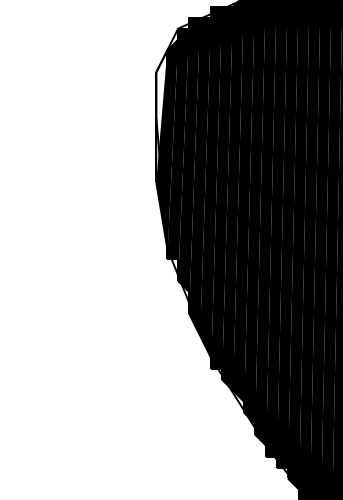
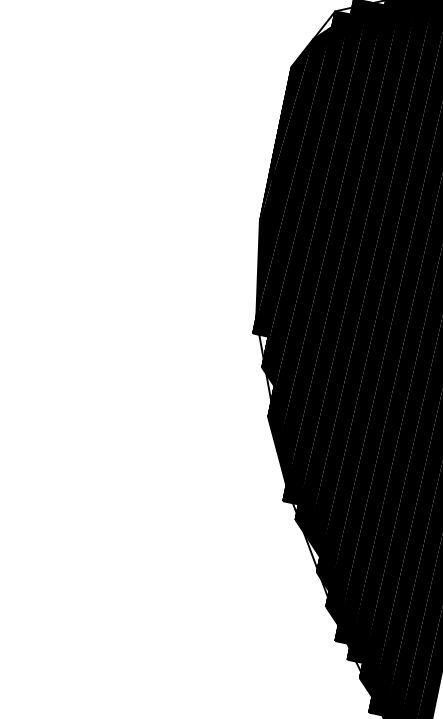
fill: (161, 116) -> (286, 130), added

